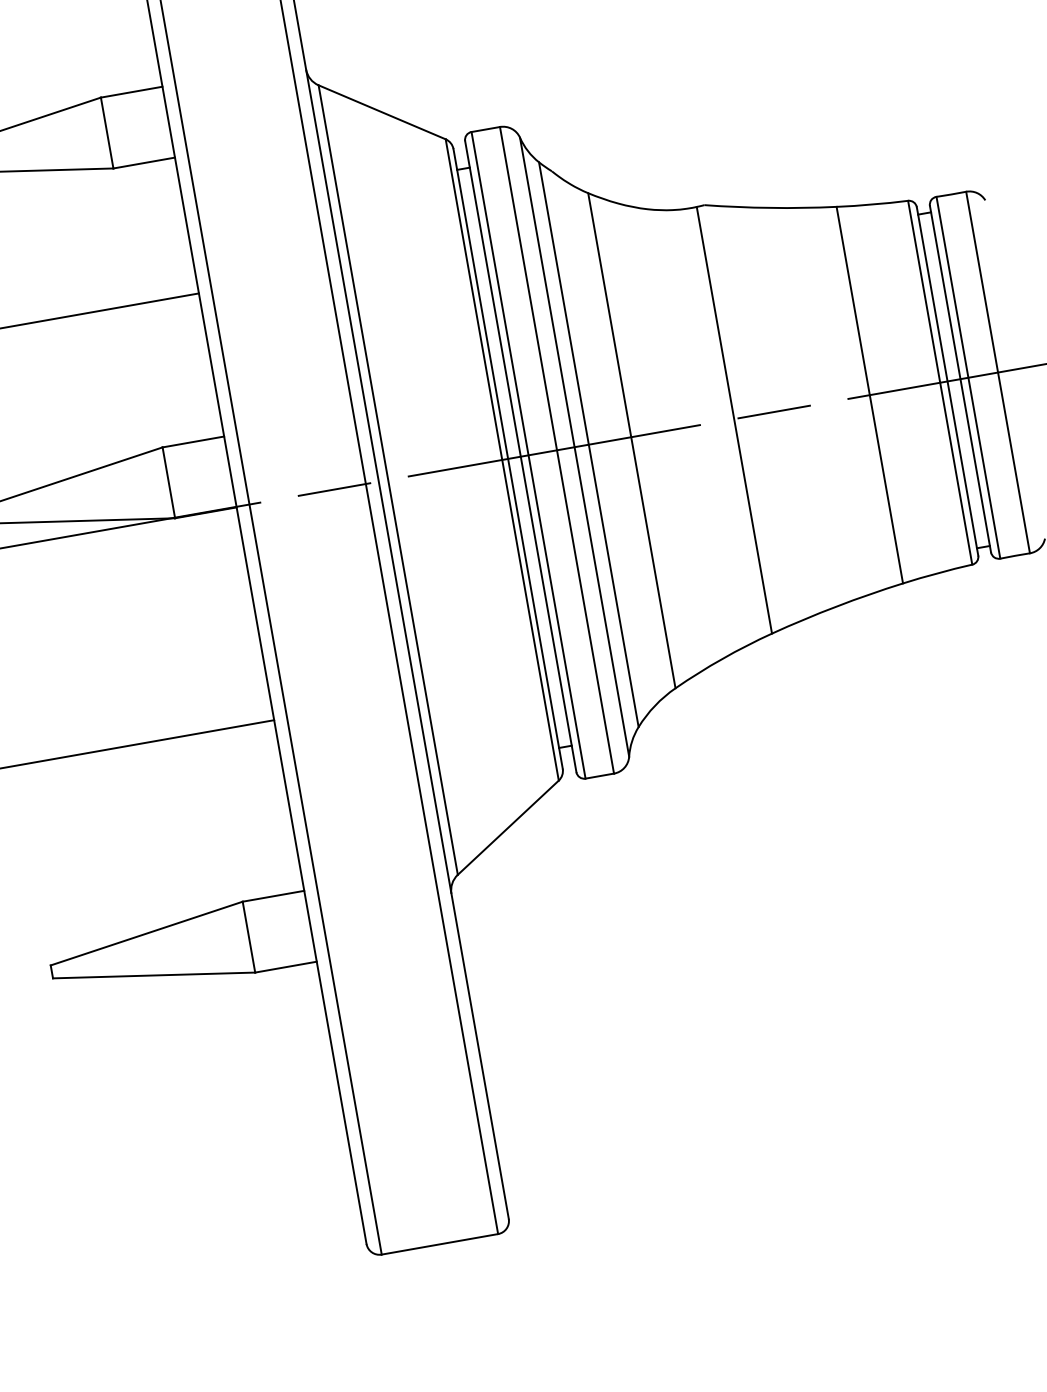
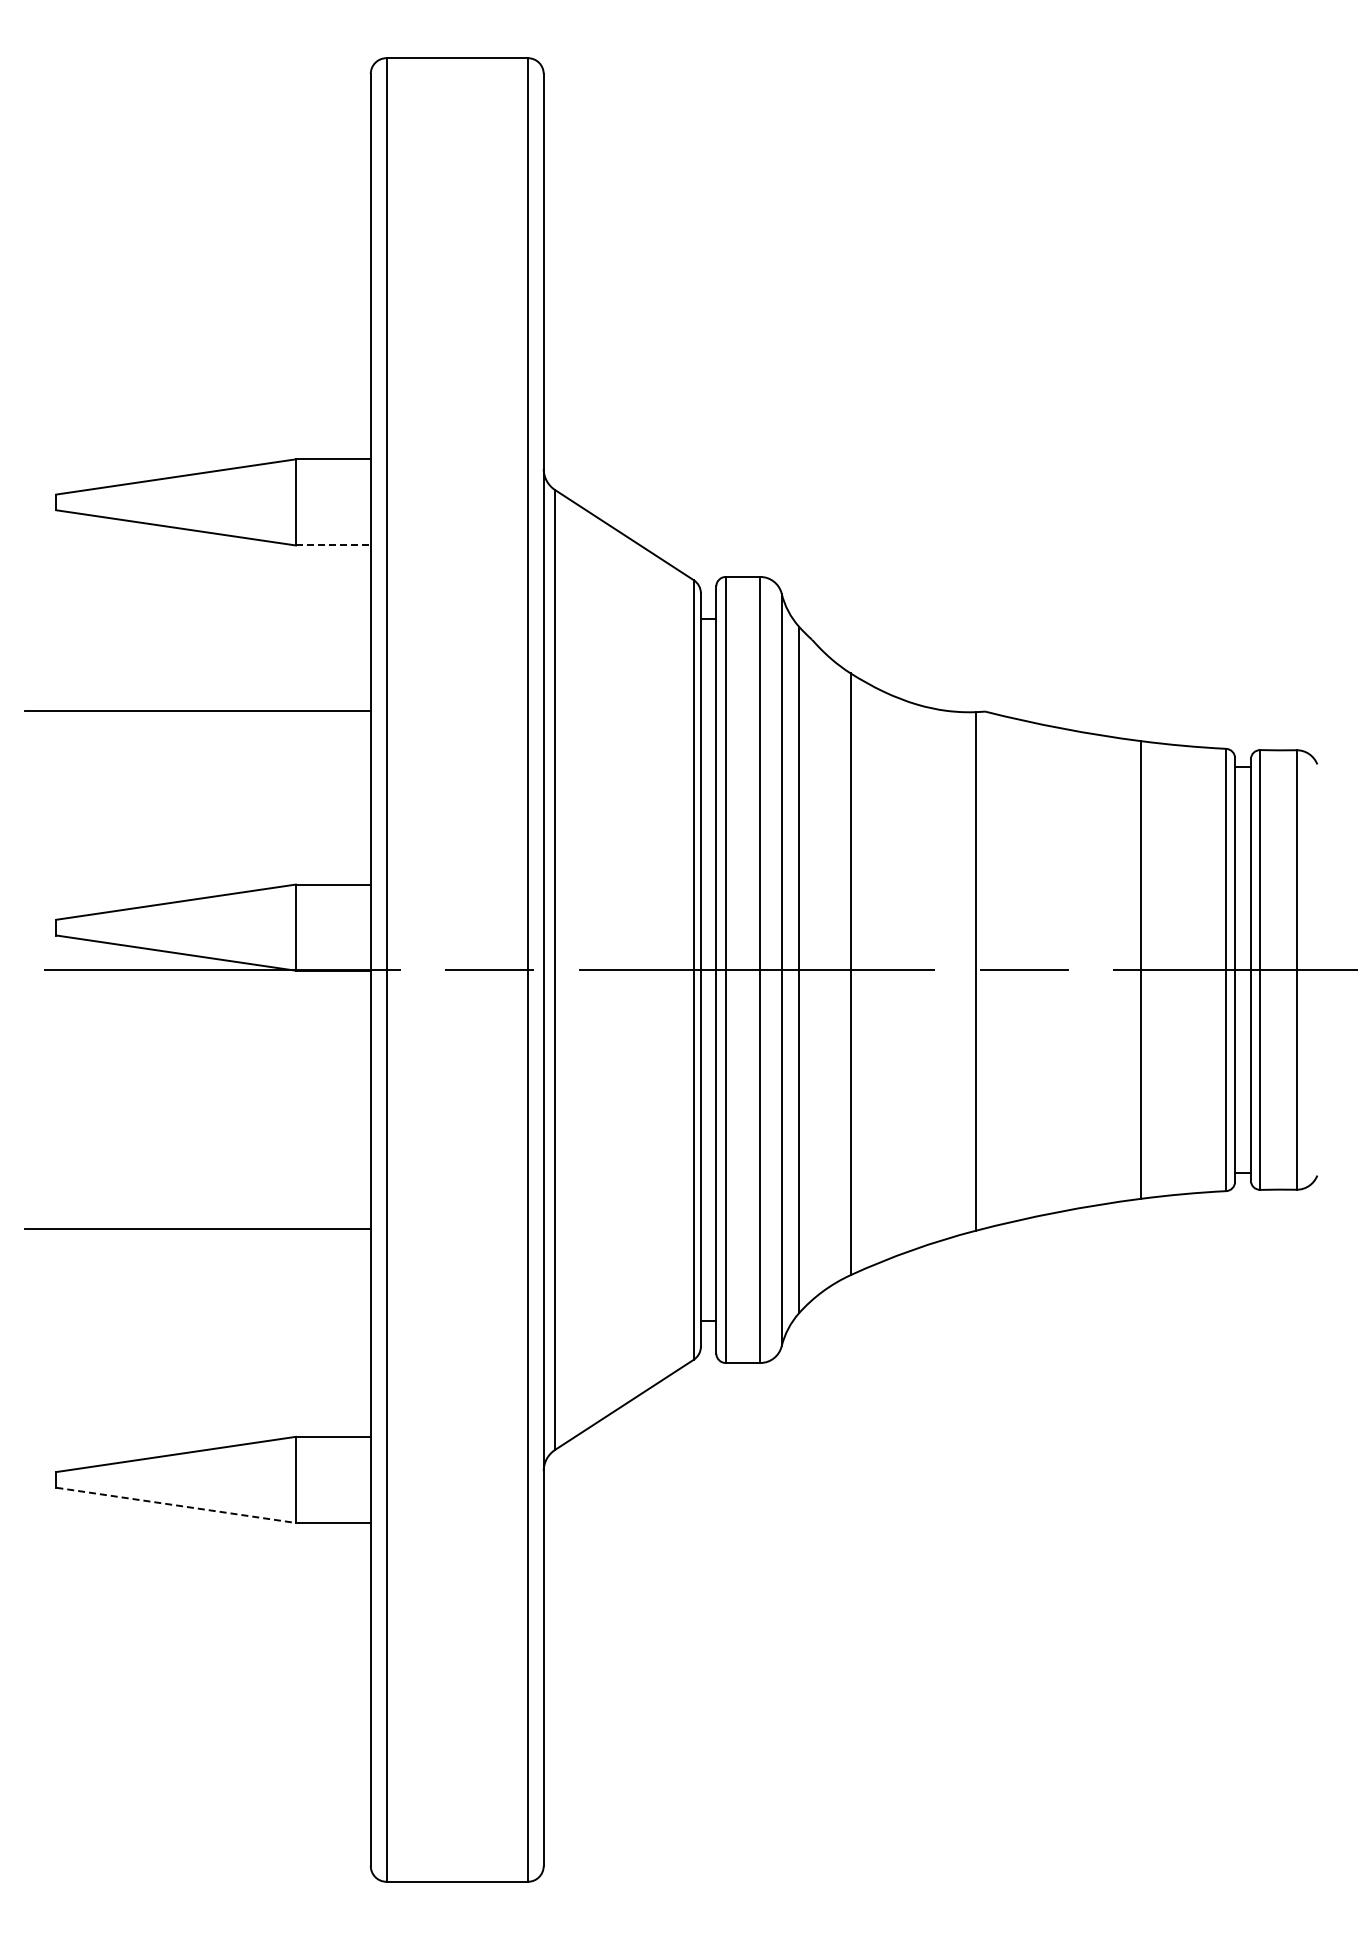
line: (144, 163) -> (333, 545), solid -> dashed
line: (154, 975) -> (176, 1505), solid -> dashed

